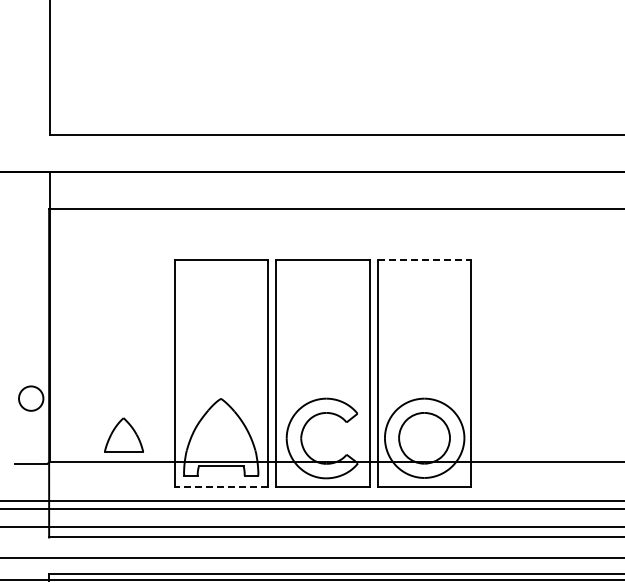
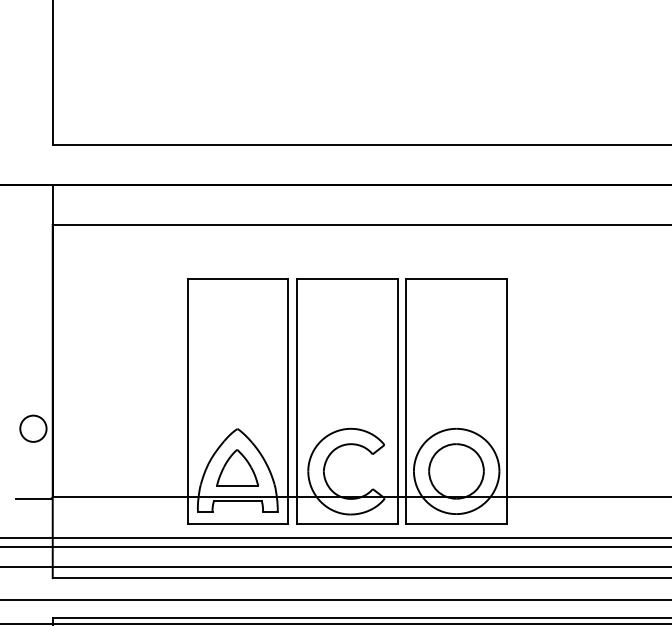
line: (424, 259) -> (456, 279), dashed -> solid
part: (123, 434) -> (237, 467), moved
line: (221, 486) -> (238, 523), dashed -> solid

